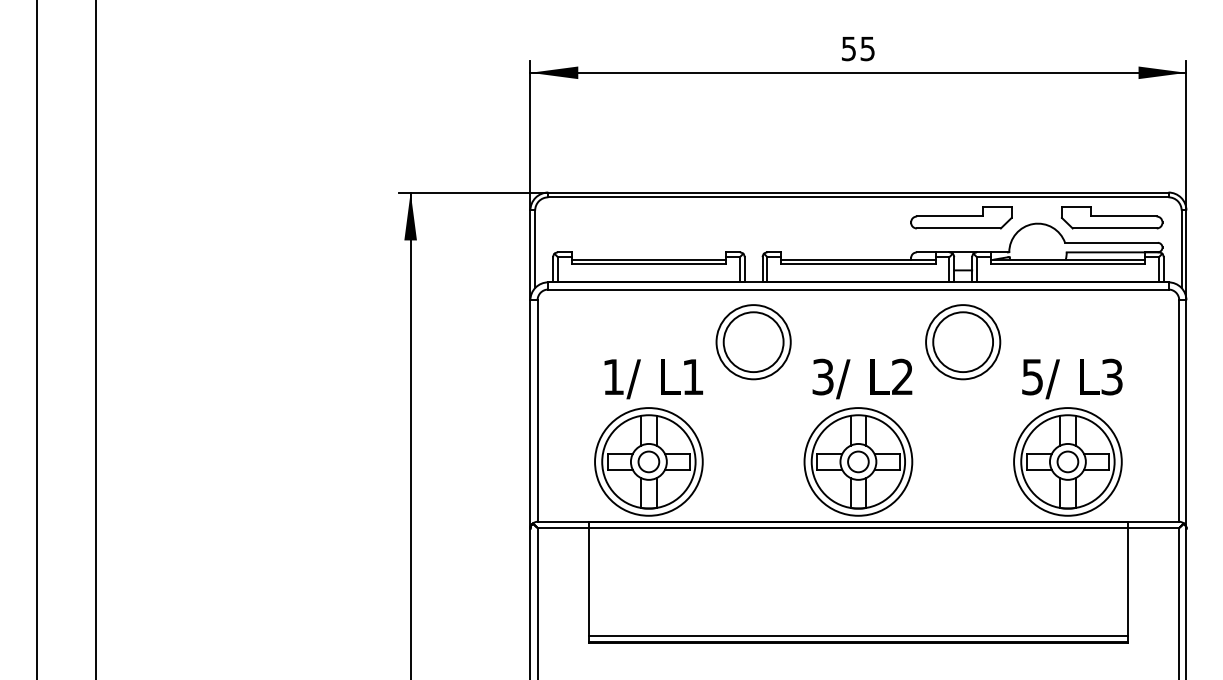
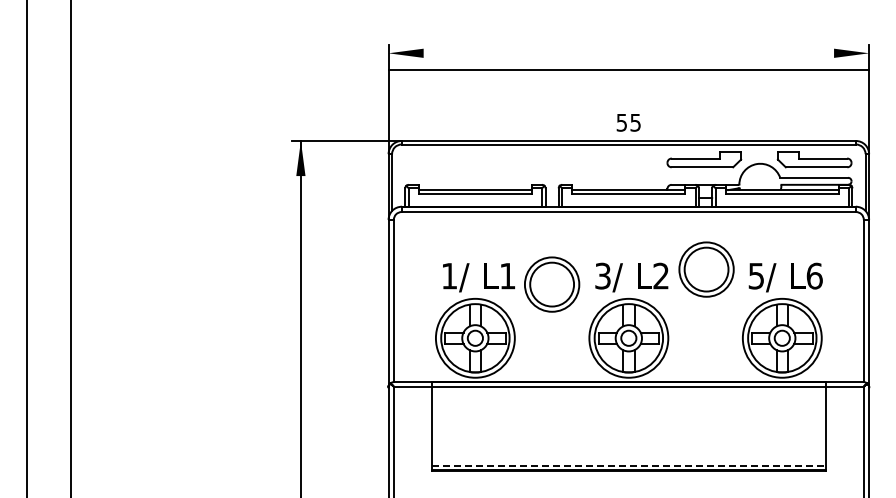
text: (857, 48) -> (628, 122), moved
line: (857, 73) -> (628, 70), moved
part: (754, 342) -> (552, 284), moved
part: (963, 342) -> (706, 269), moved
text: (1111, 376) -> (814, 275), 3 -> 6
line: (859, 635) -> (629, 465), solid -> dashed

